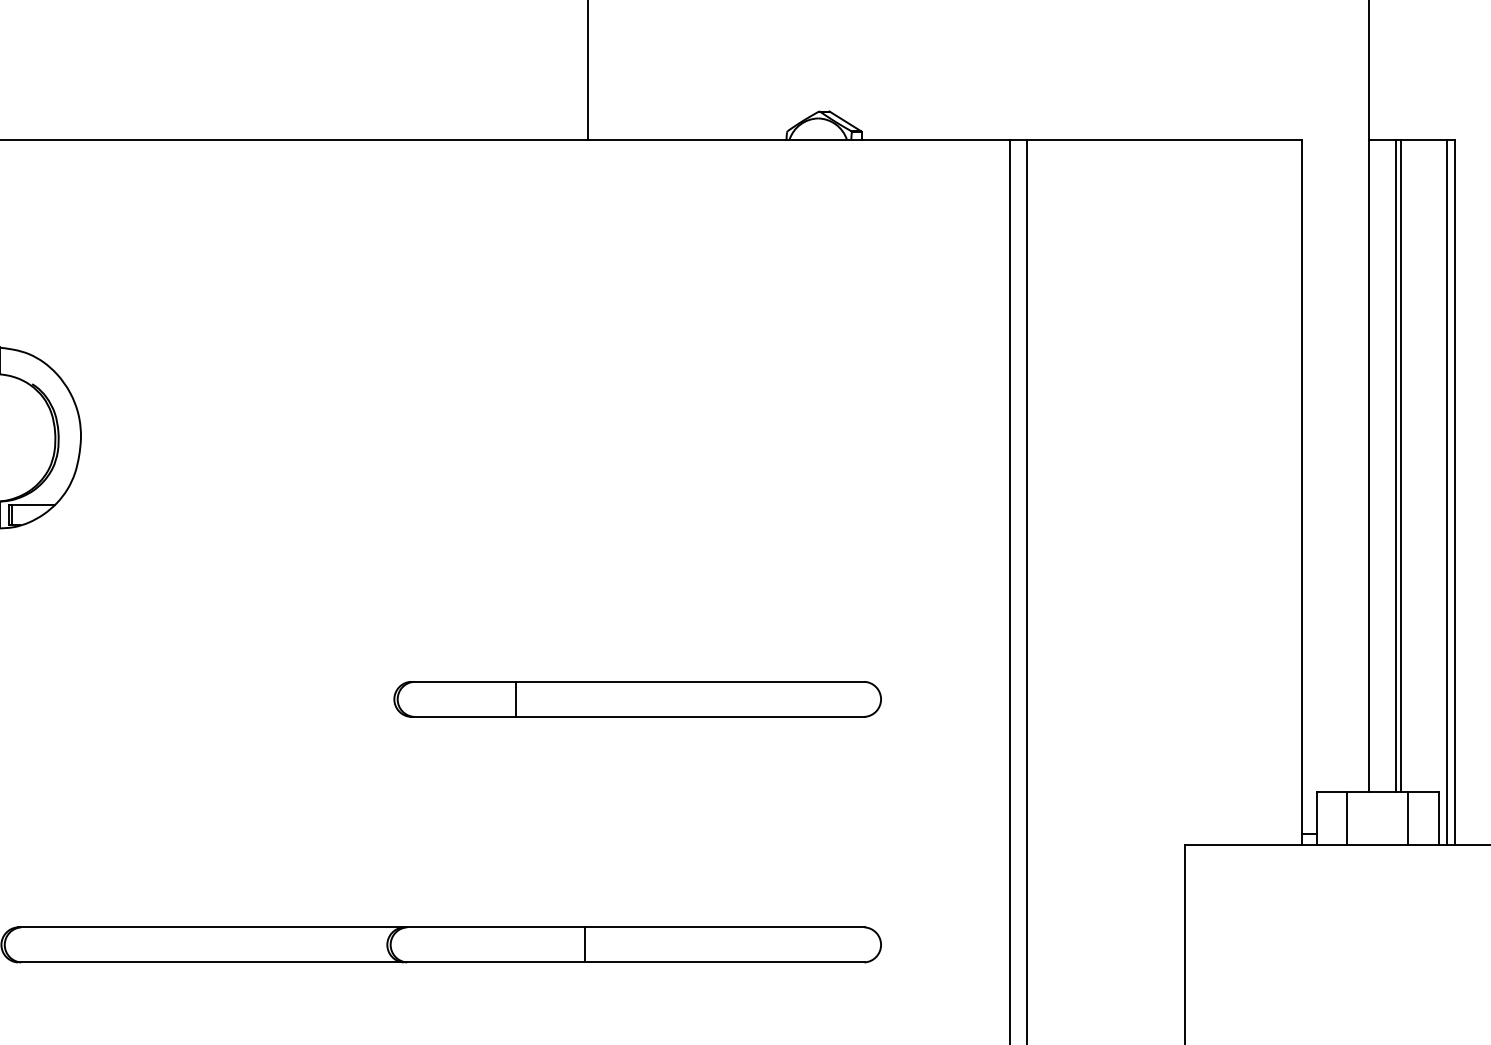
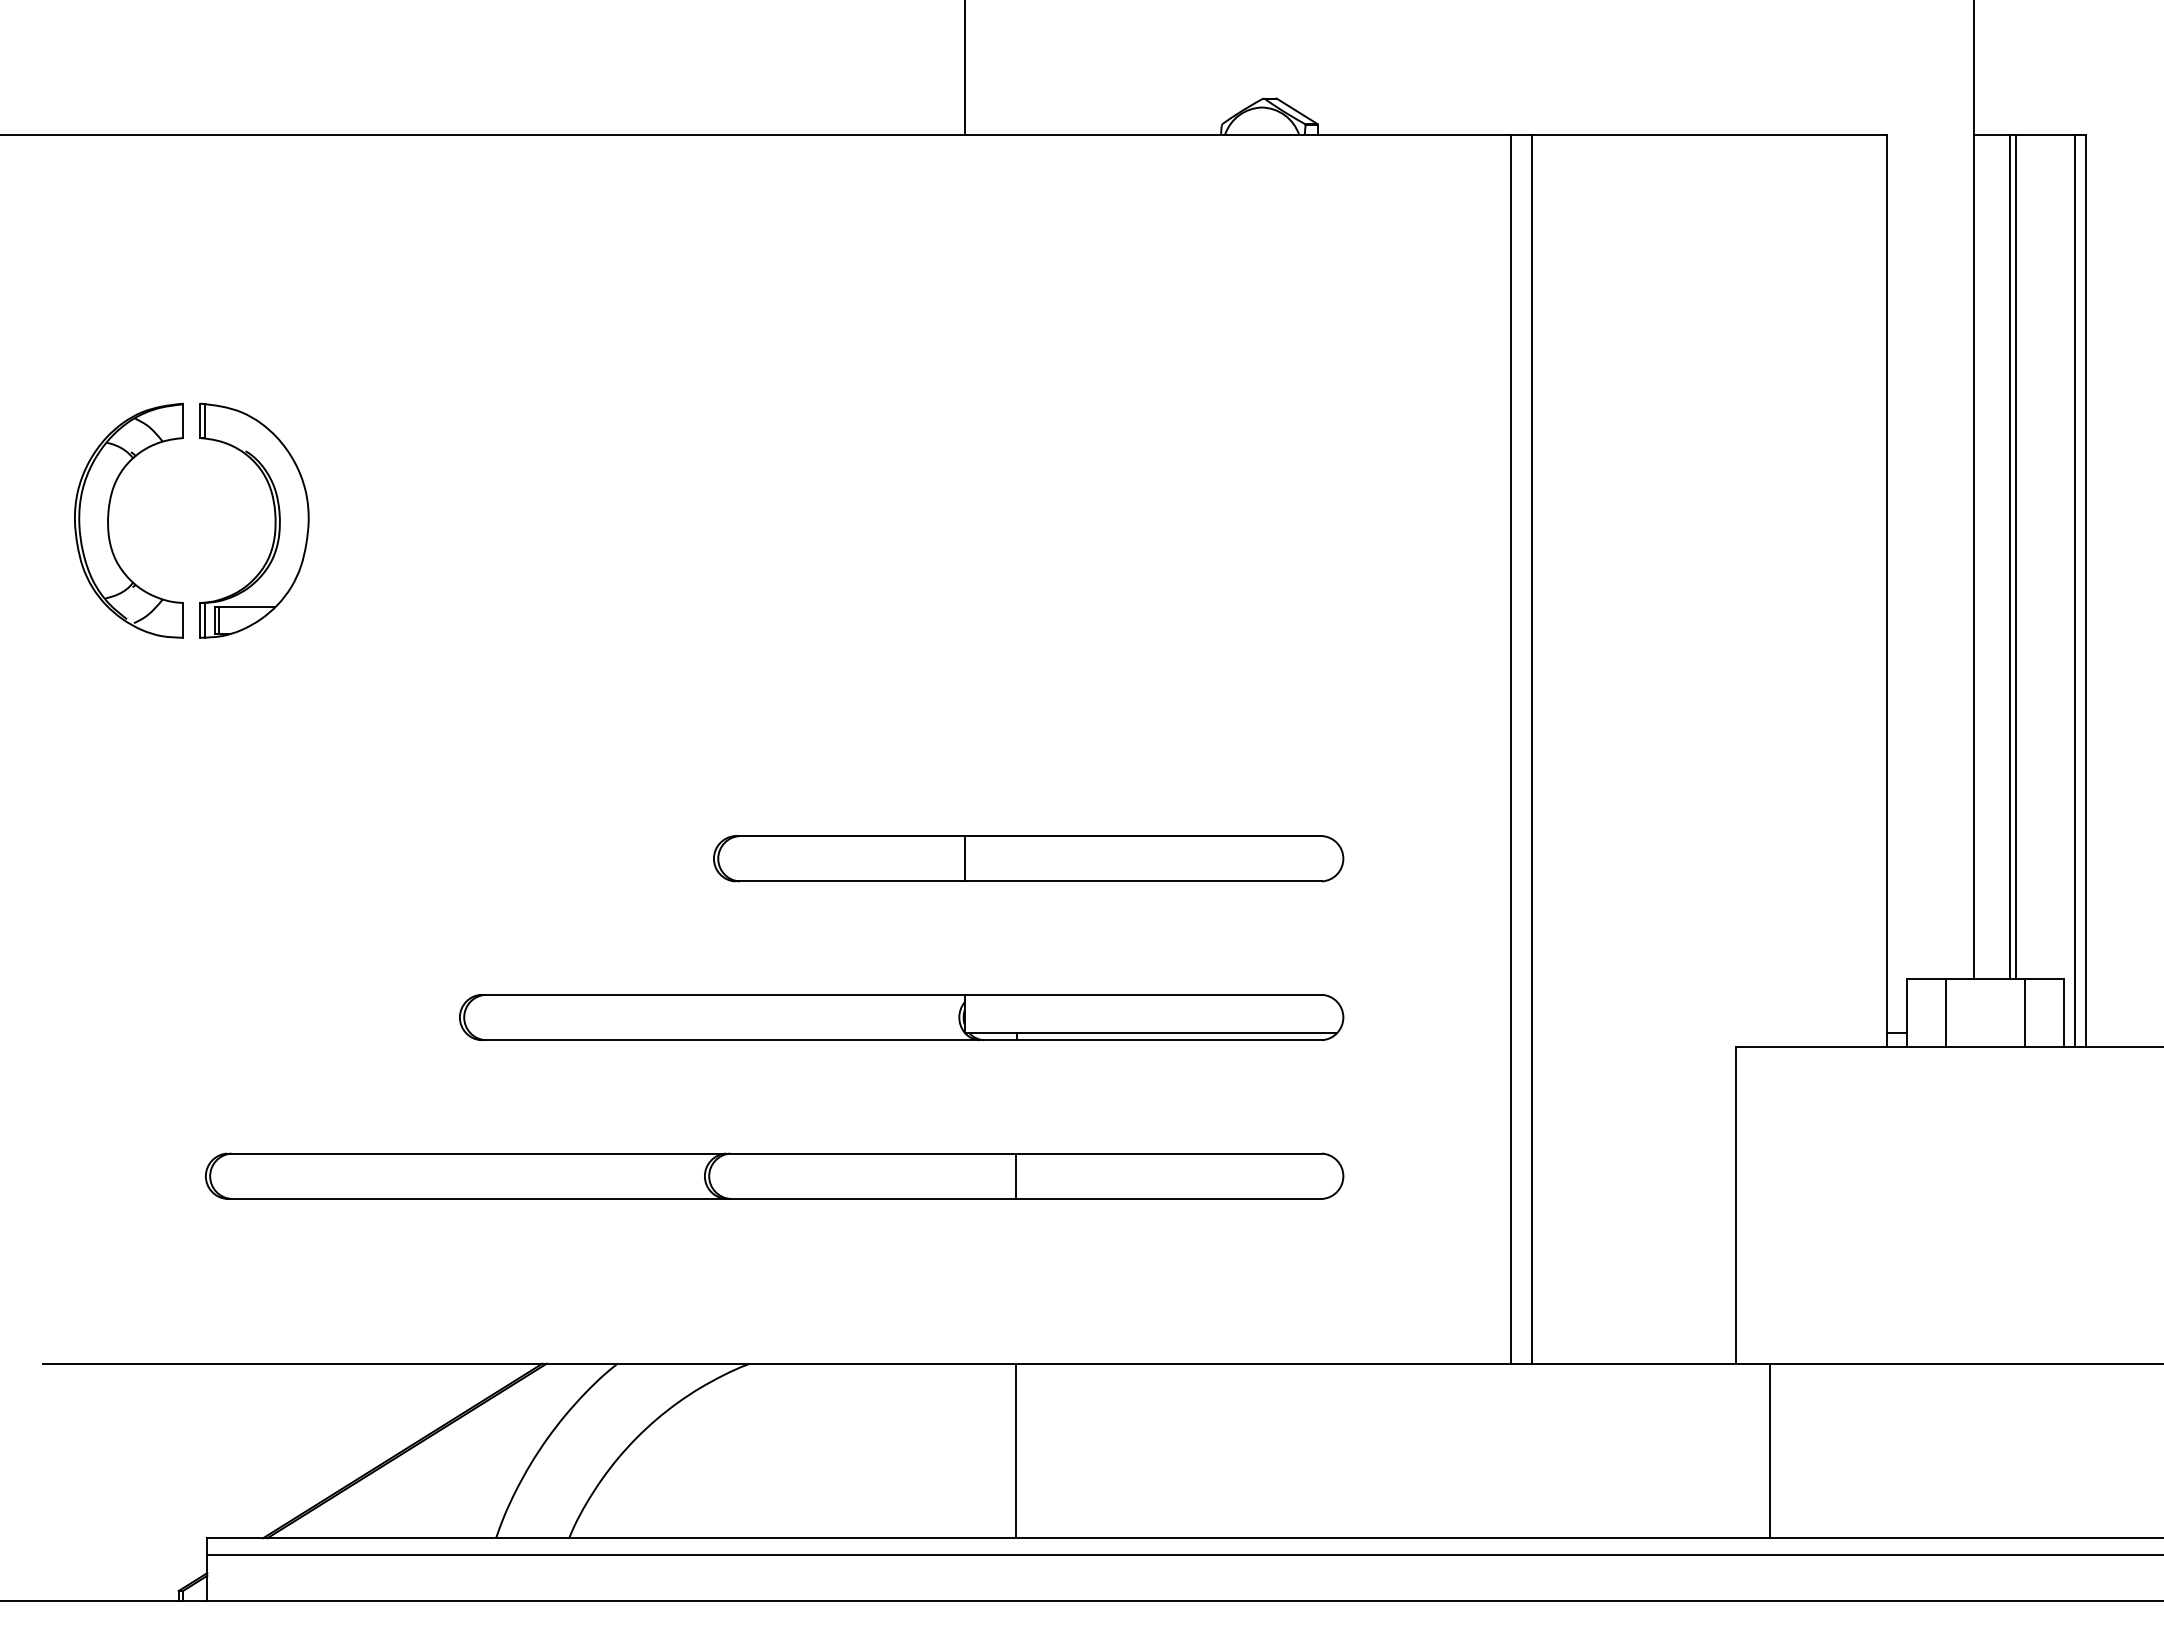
line: (515, 699) -> (964, 858), moved
part: (539, 822) -> (901, 1017), added
line: (585, 944) -> (1015, 1175), moved

